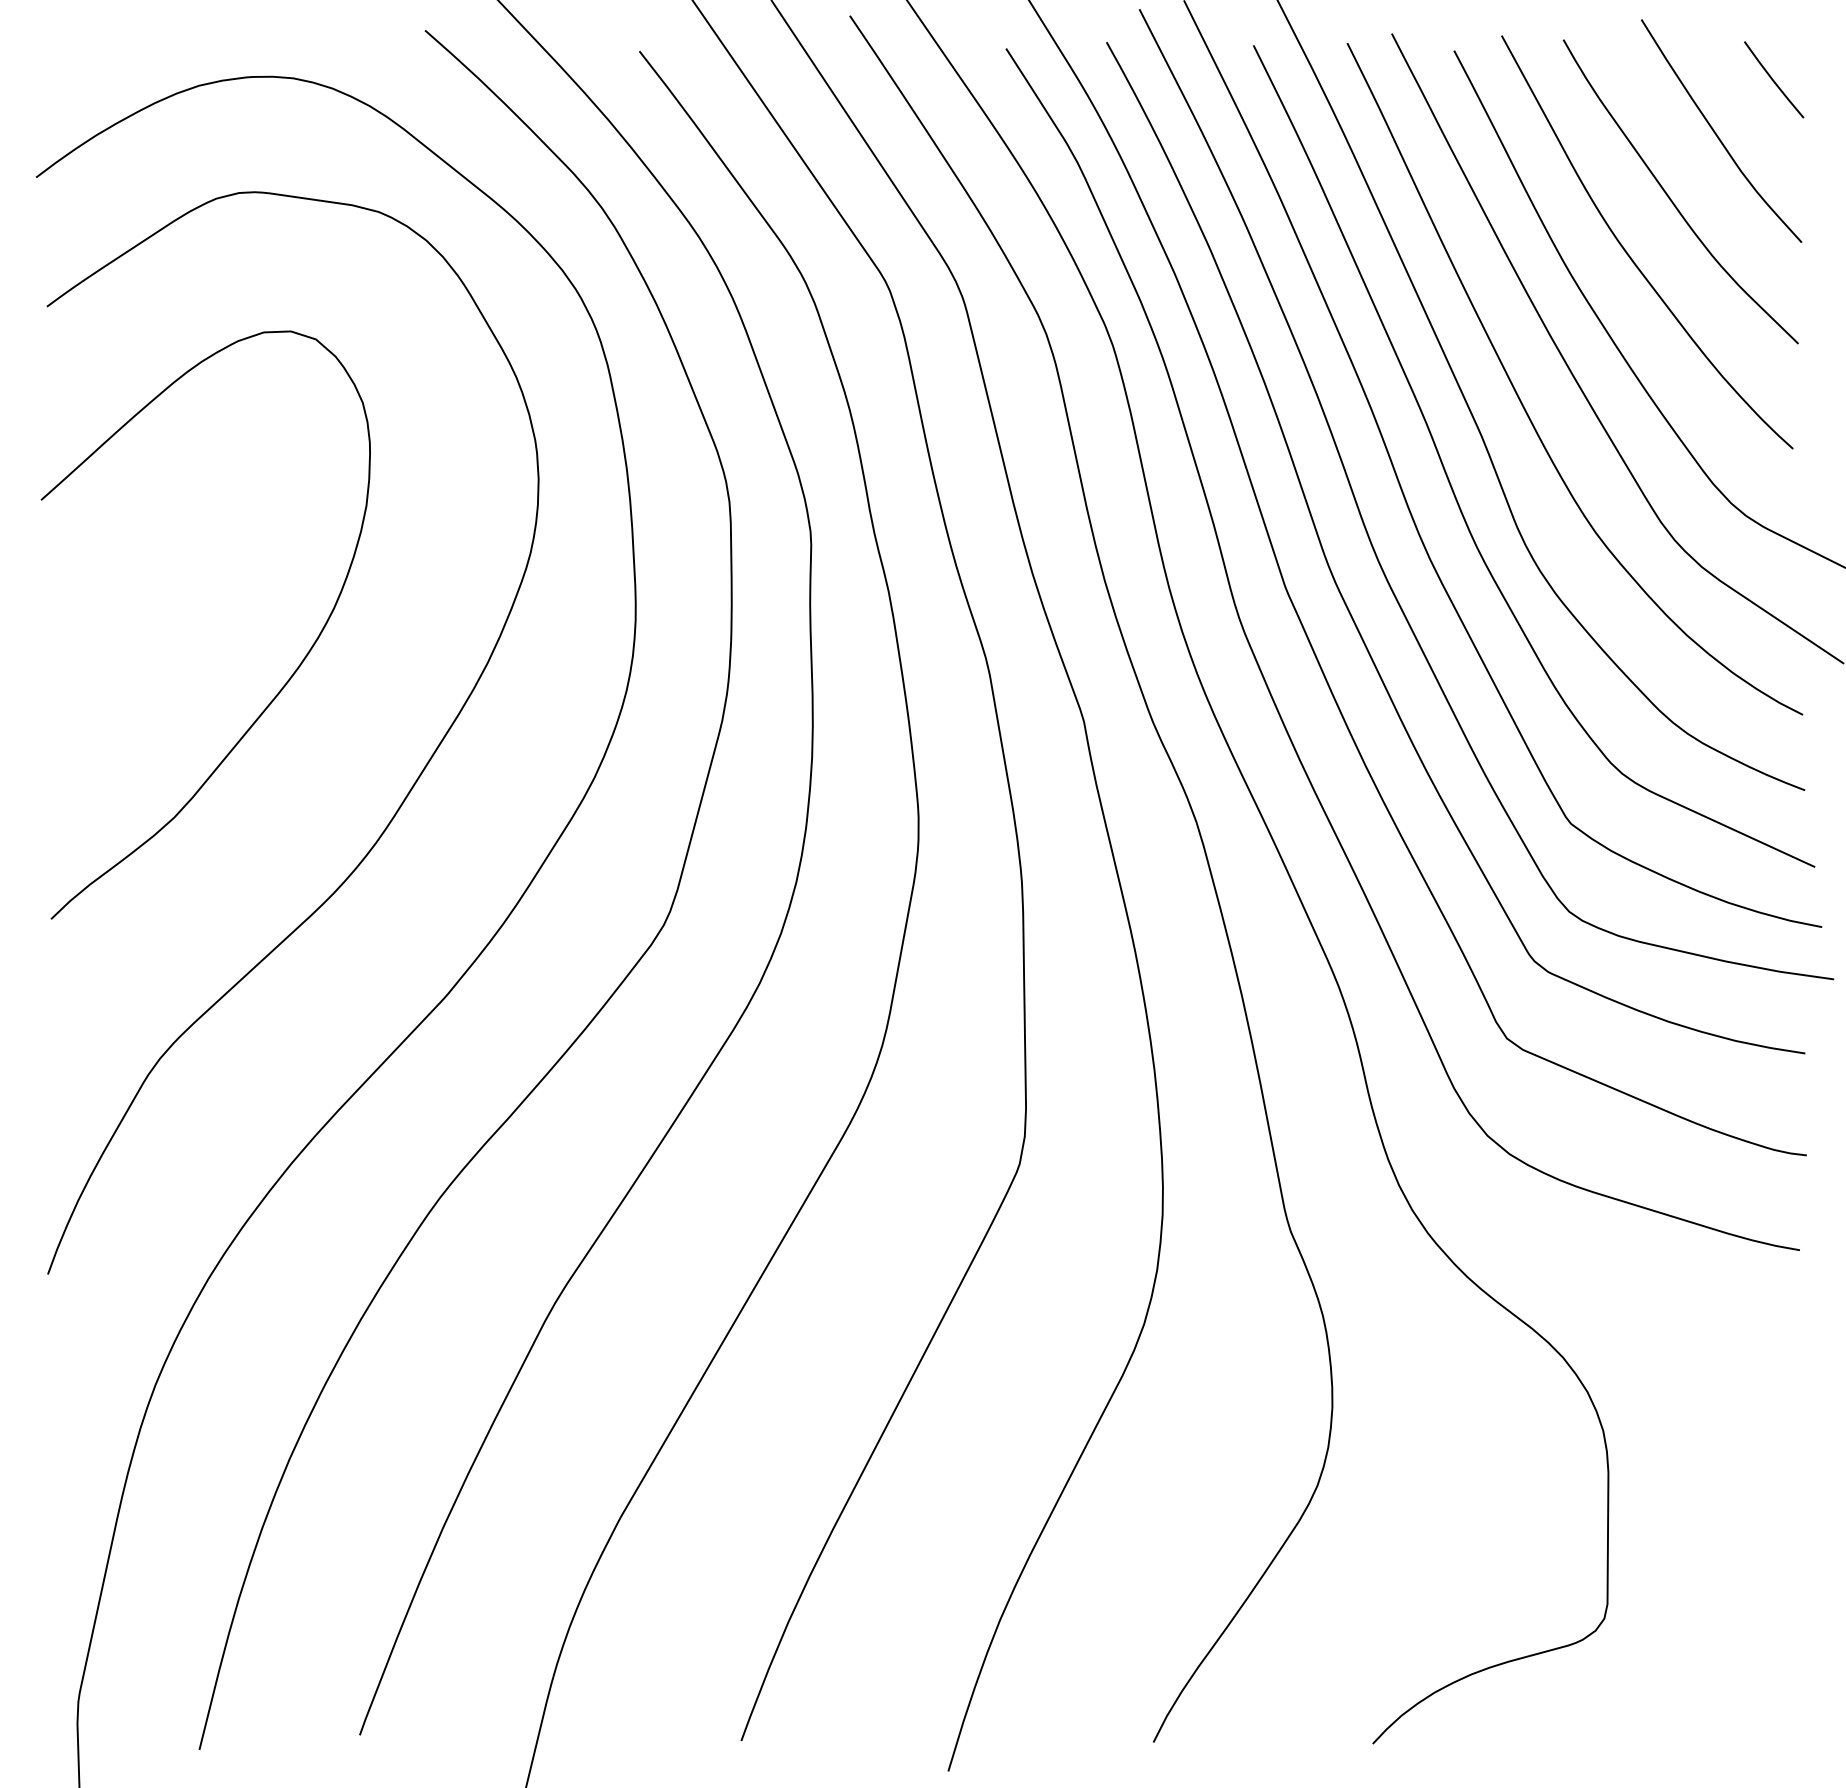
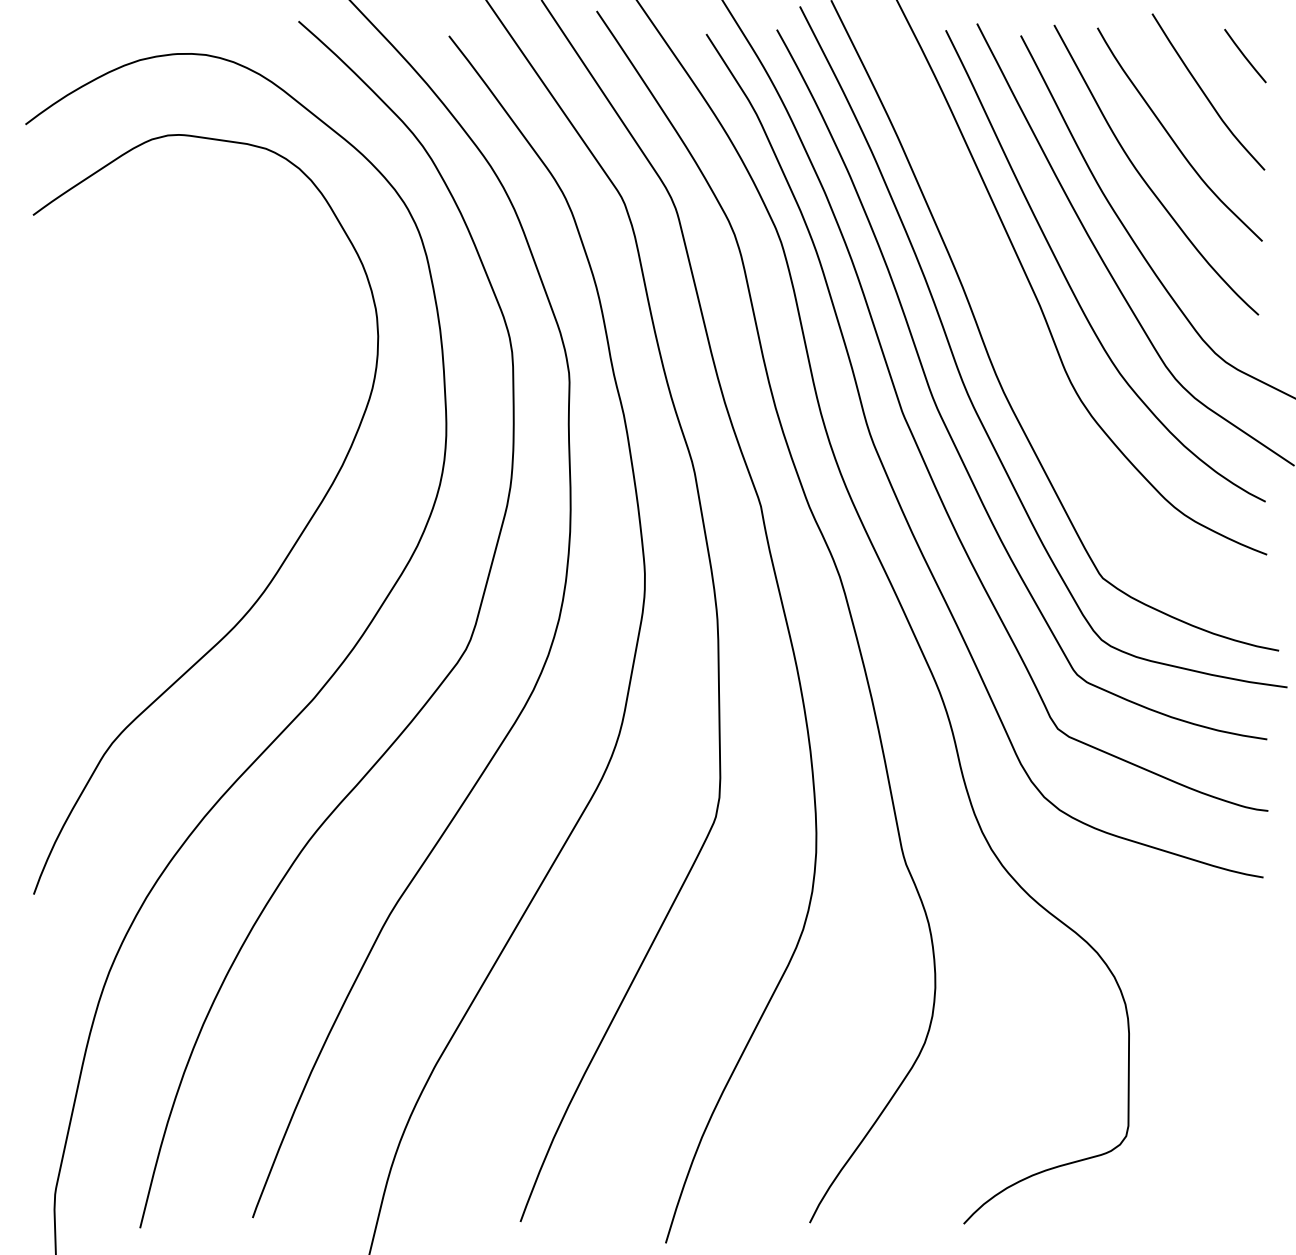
curve: (1453, 487) -> (1020, 342), removed
curve: (281, 687) -> (197, 482), removed

